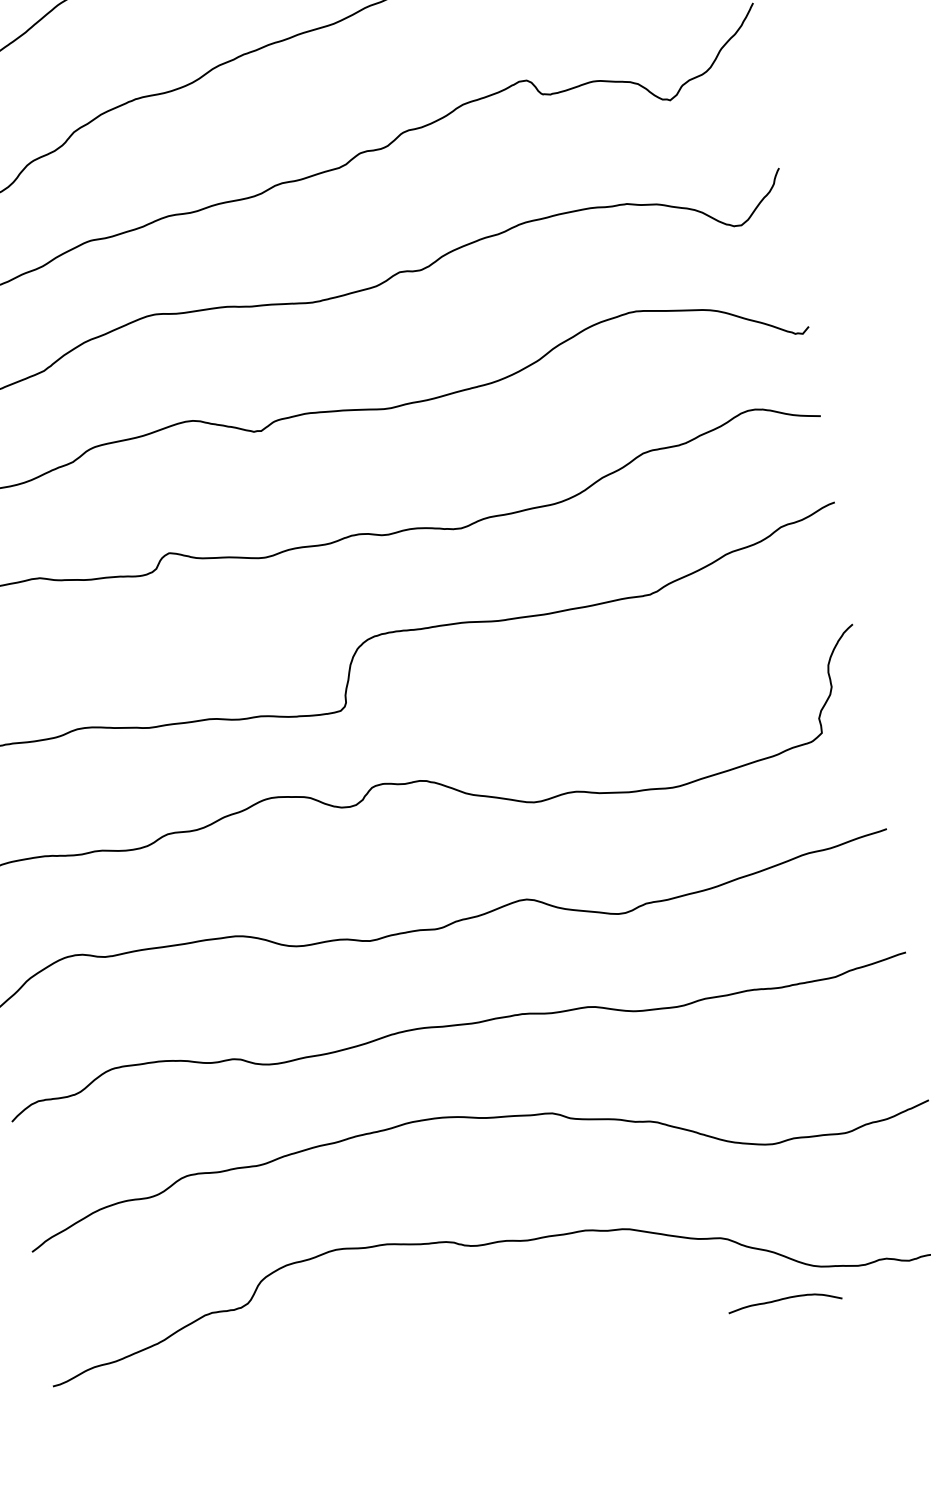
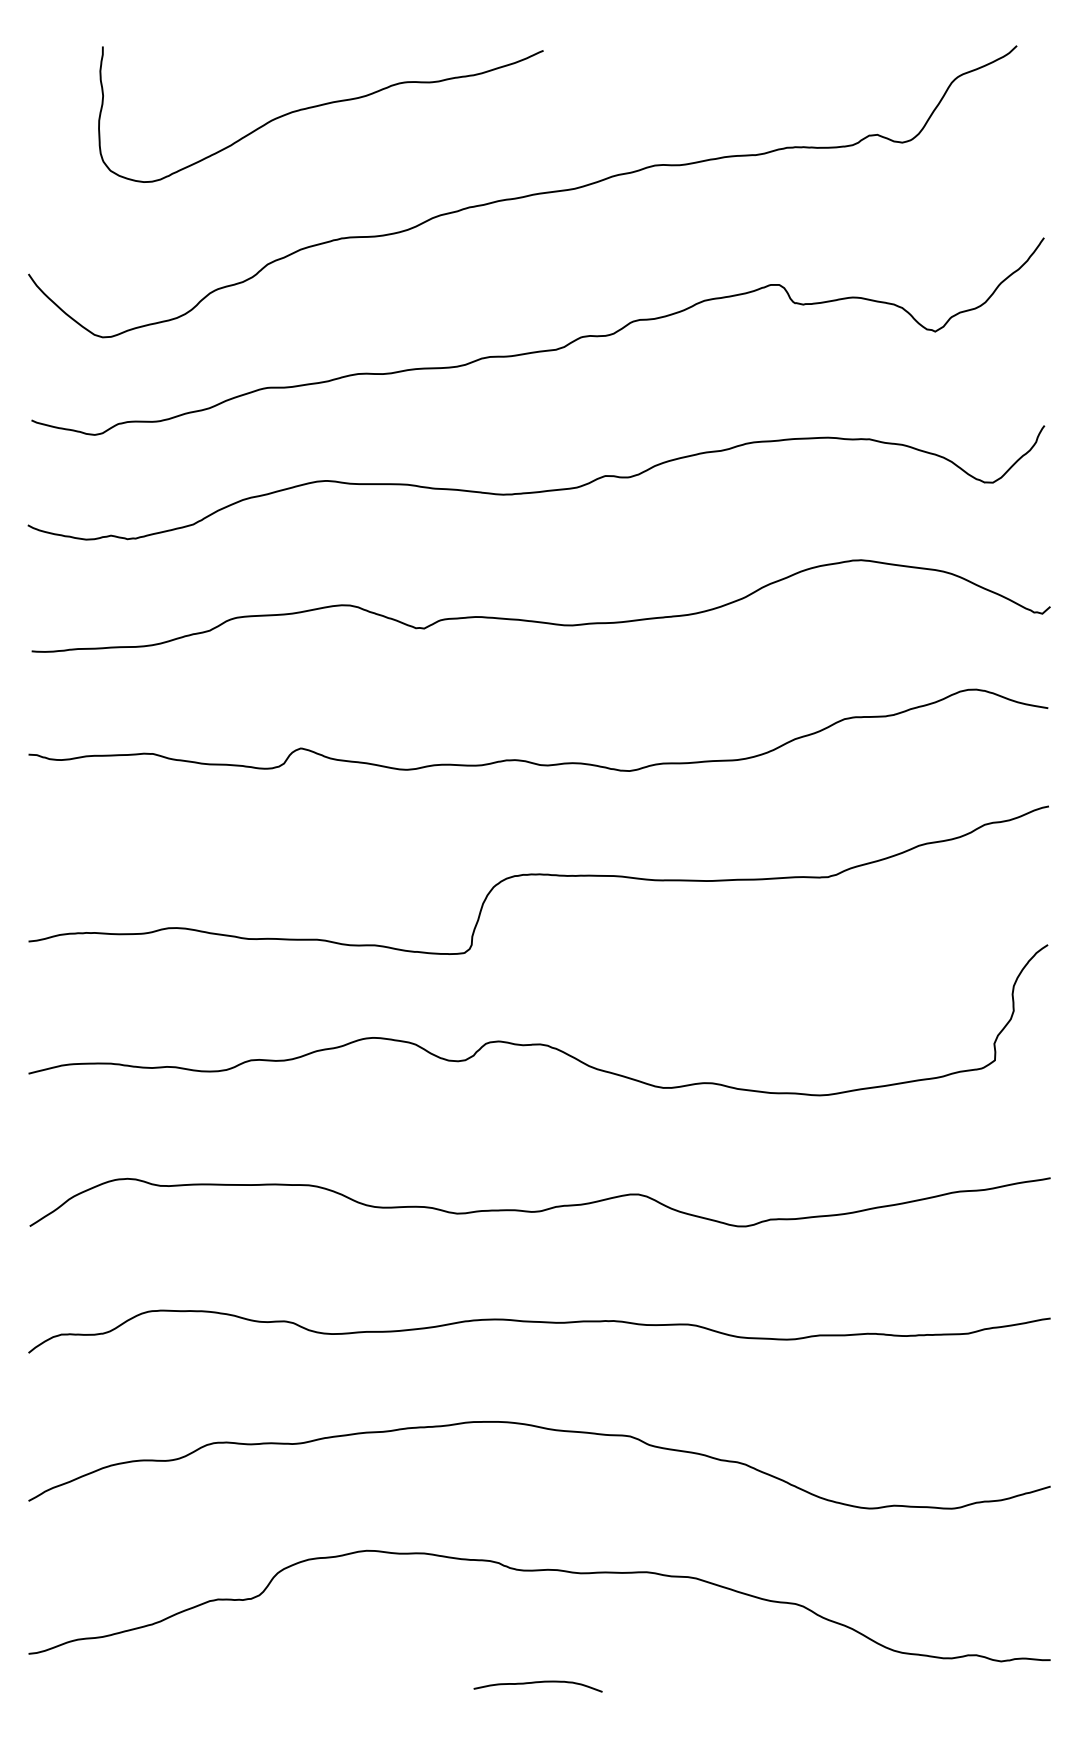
curve: (784, 1299) -> (537, 1683), moved

